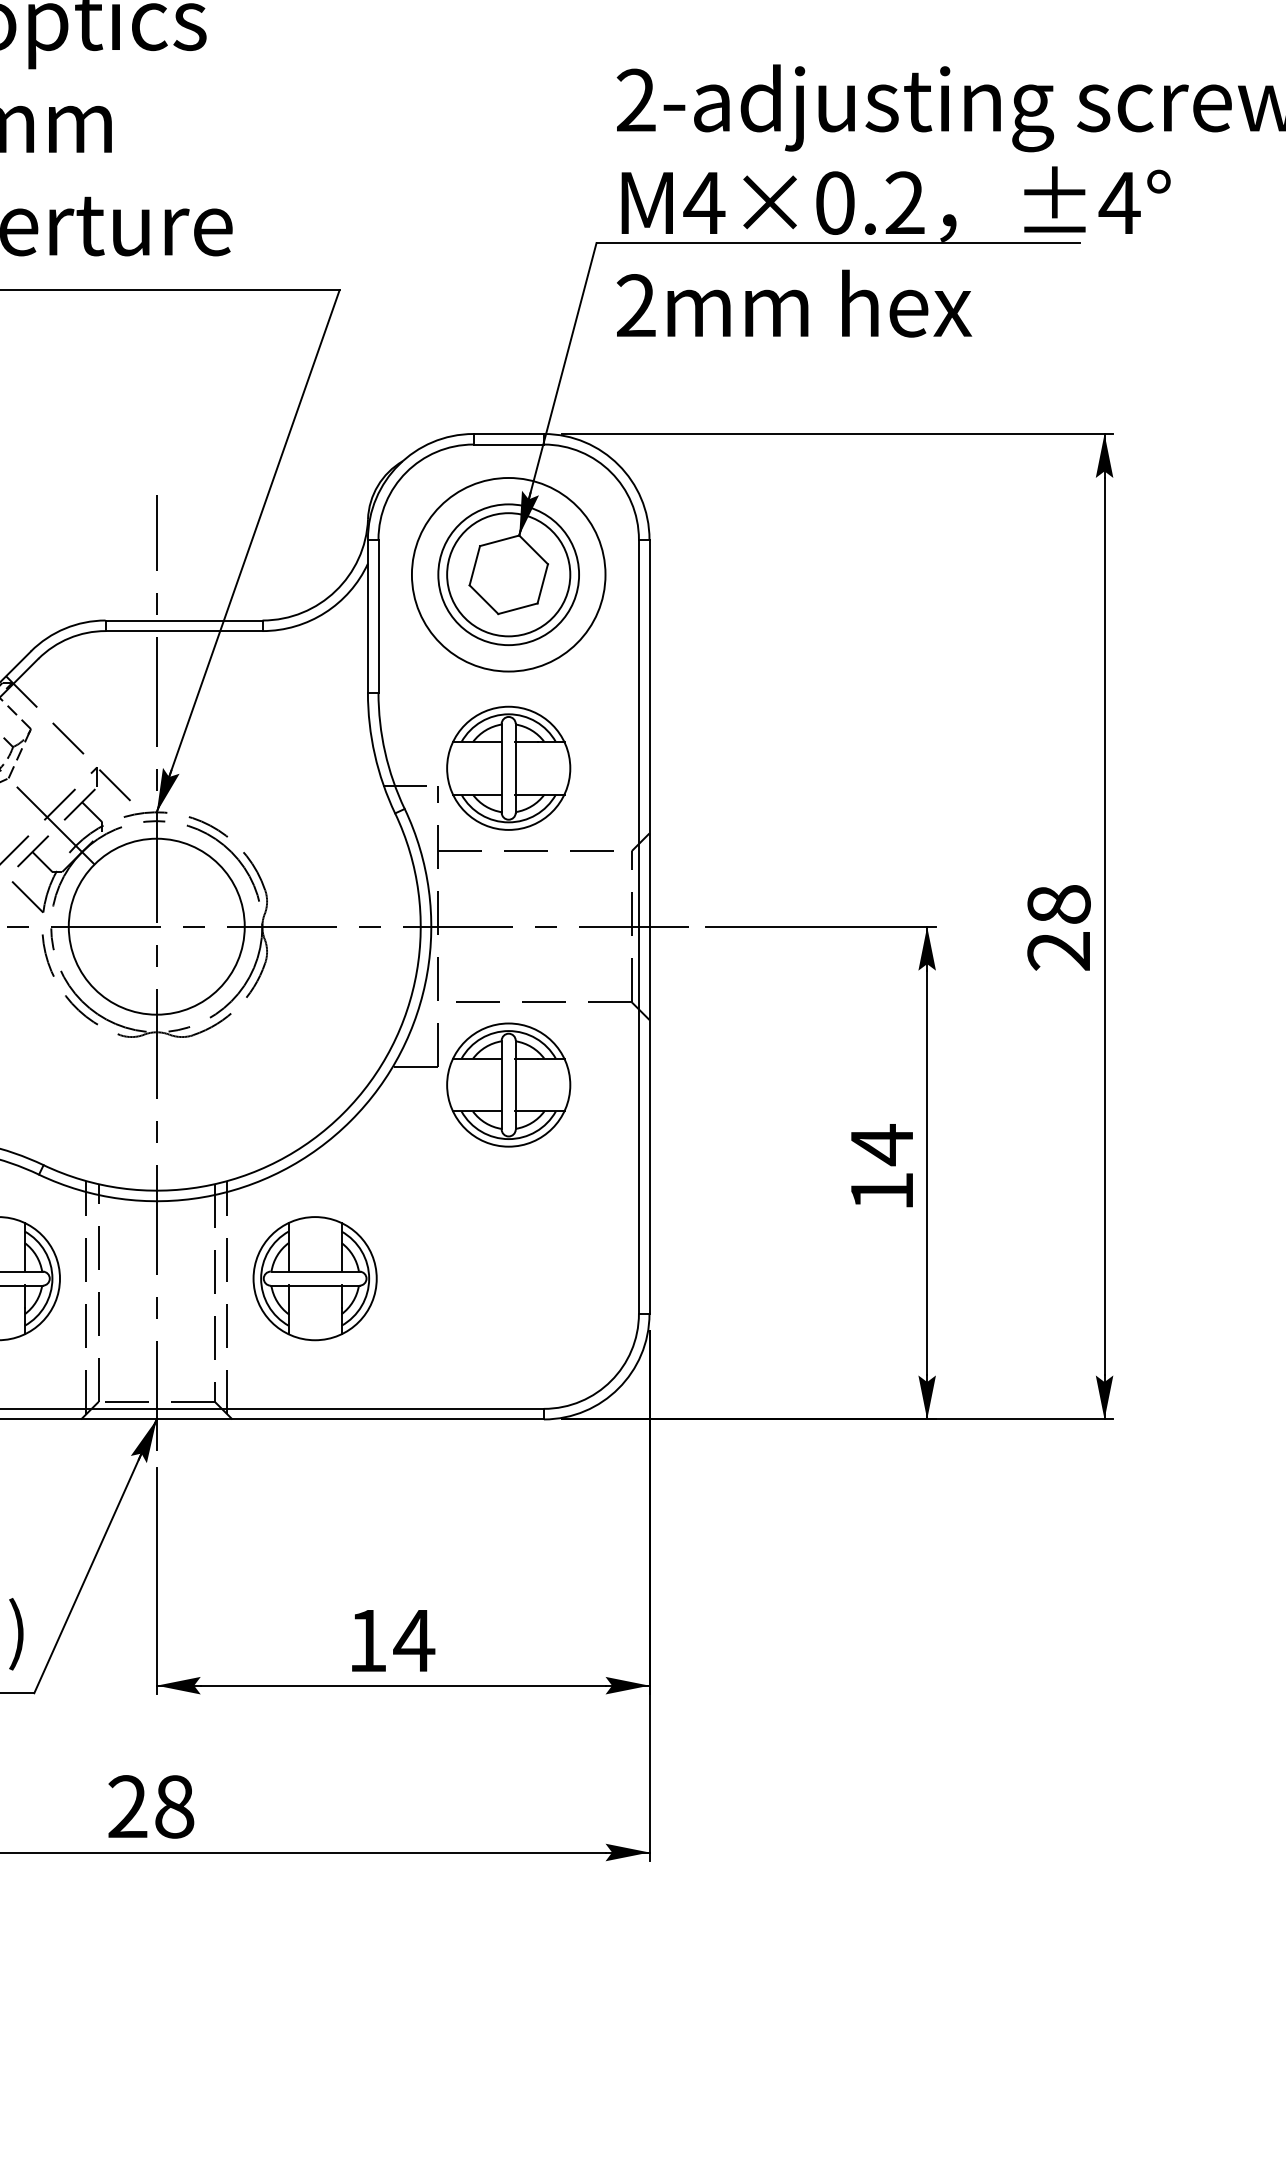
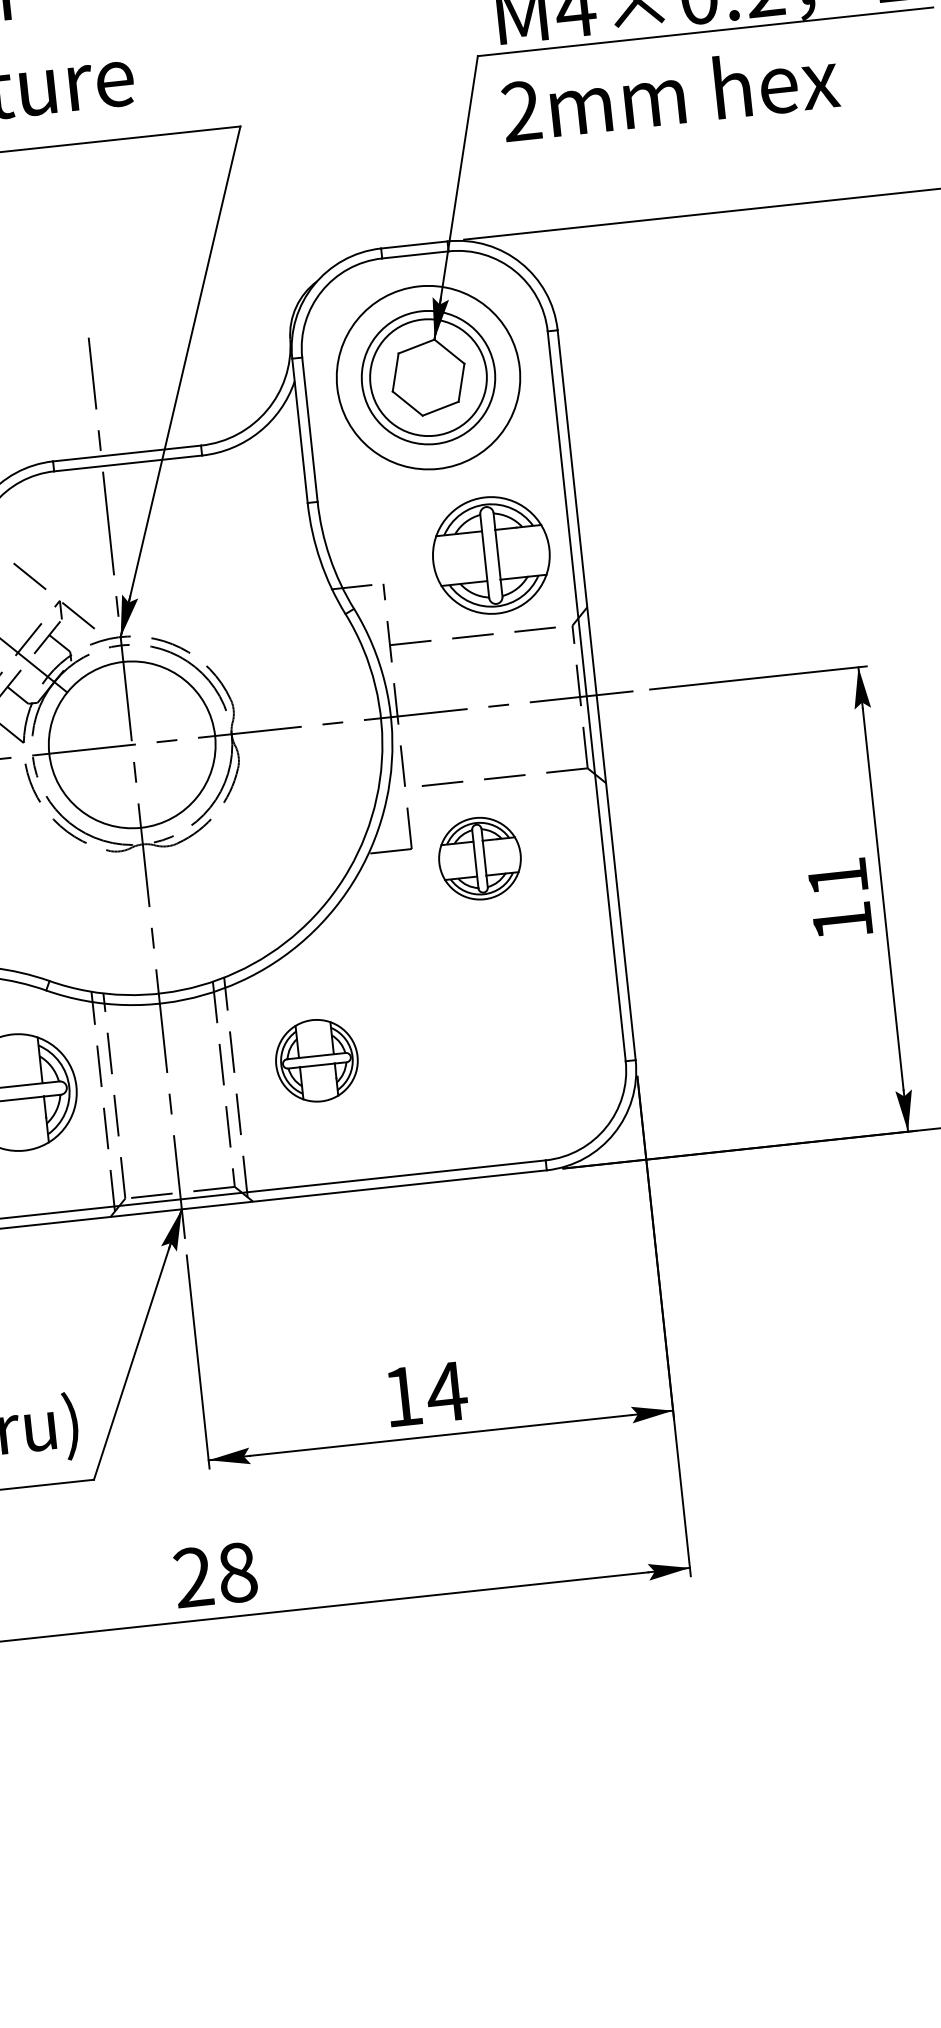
part: (508, 767) -> (491, 554), moved
part: (508, 1084) -> (479, 858), size x0.7
text: (881, 1145) -> (837, 878), 14 -> 11
part: (314, 1278) -> (316, 1060), size x0.7

